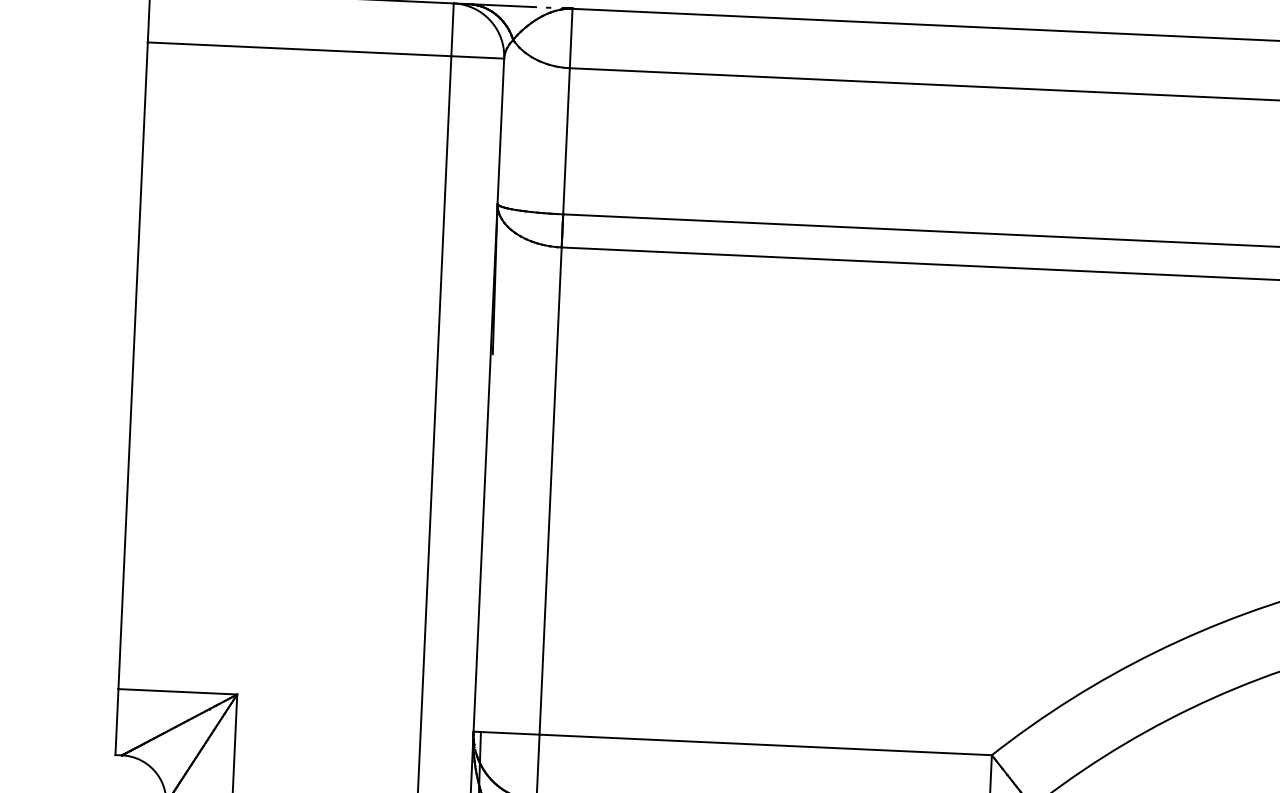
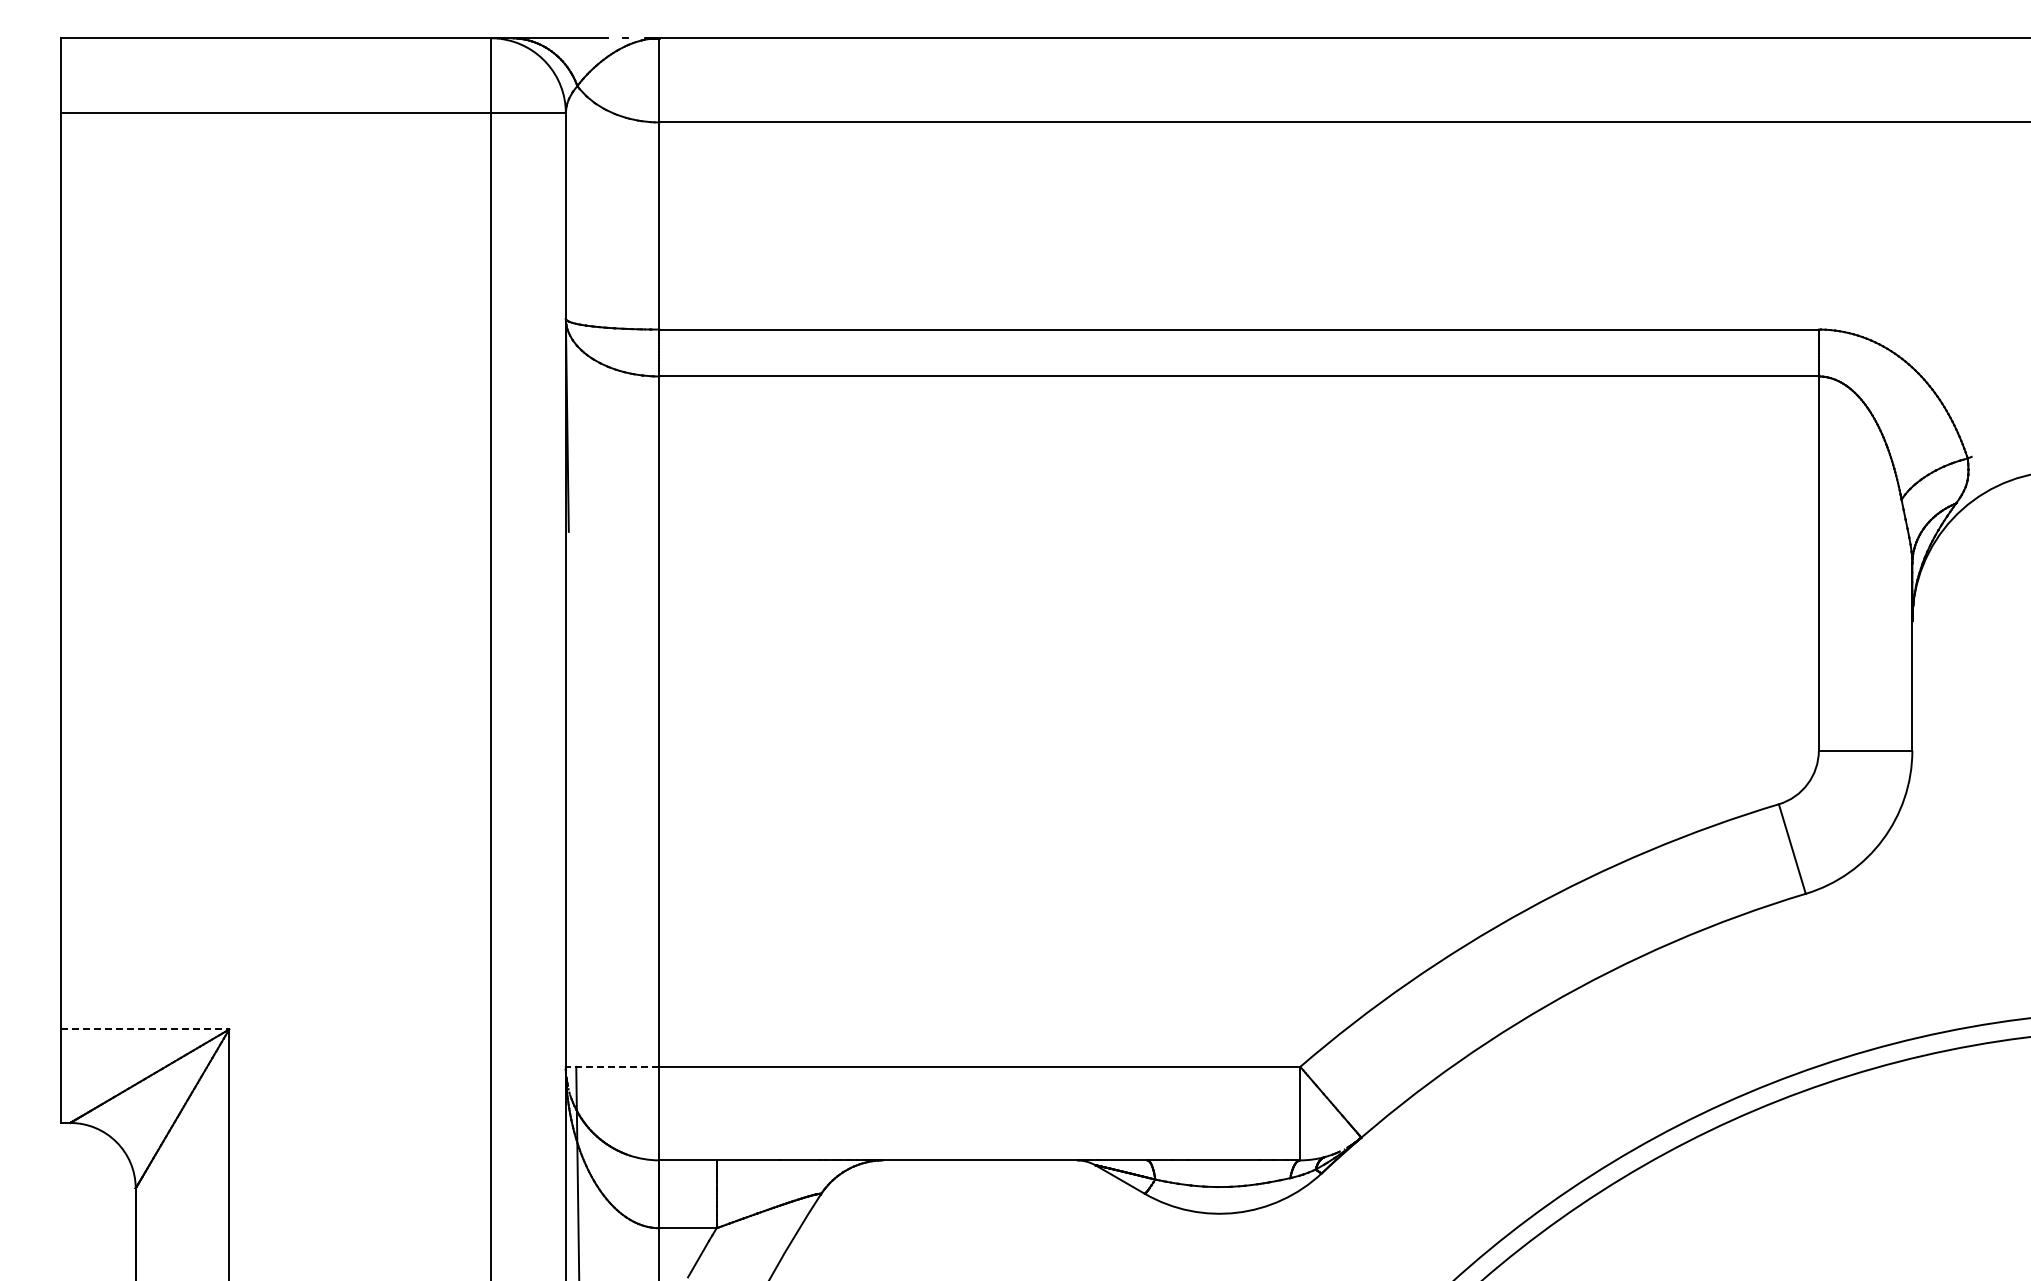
line: (178, 691) -> (145, 1029), solid -> dashed
line: (506, 732) -> (612, 1066), solid -> dashed

